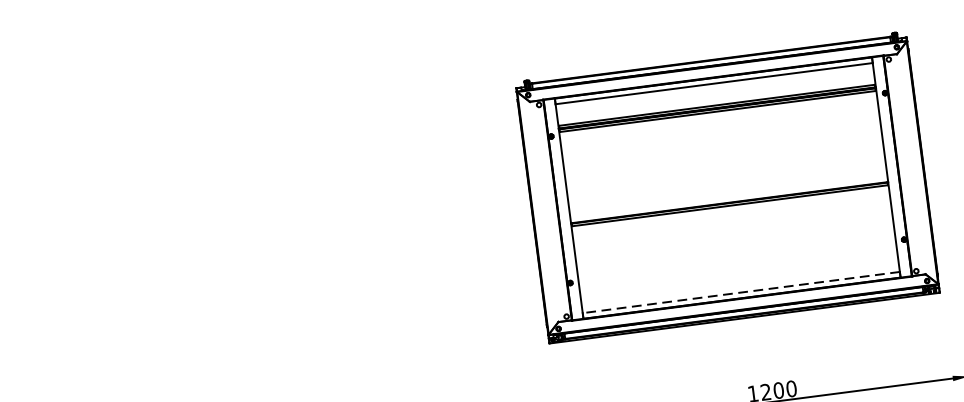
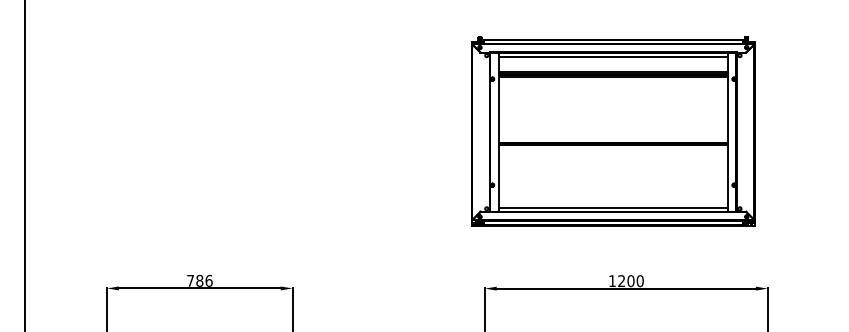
line: (741, 292) -> (613, 207), dashed -> solid

